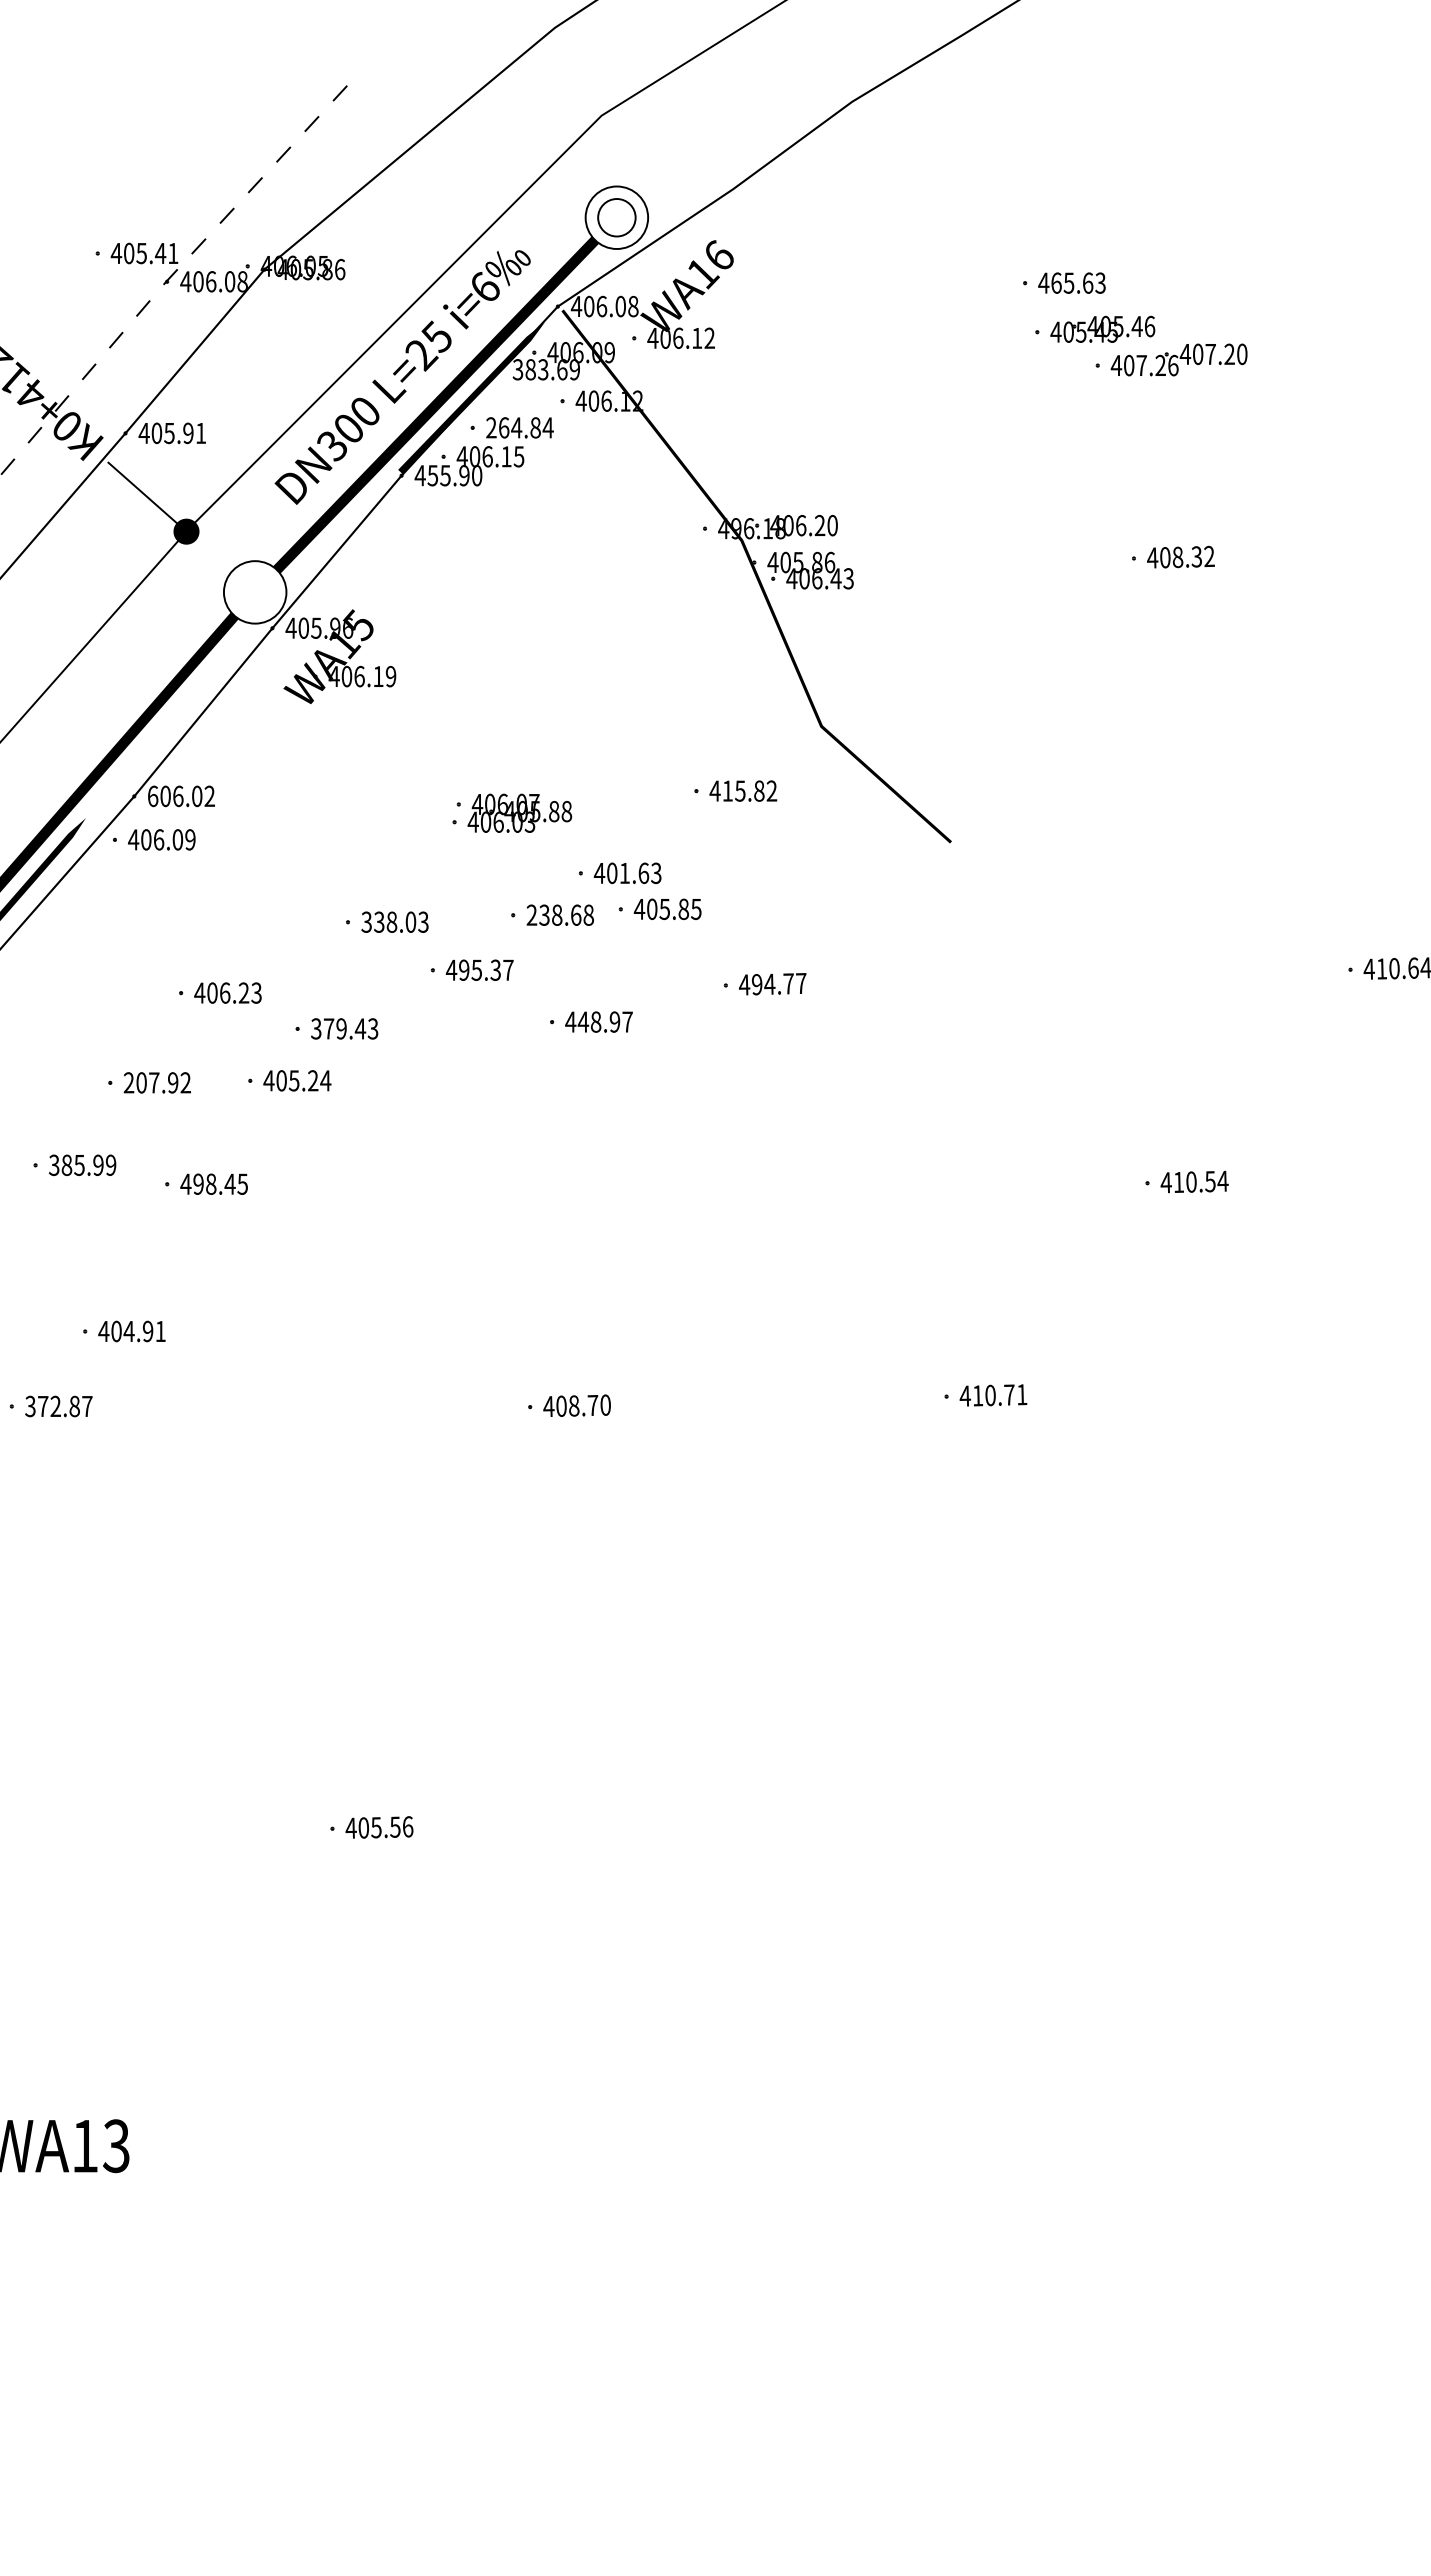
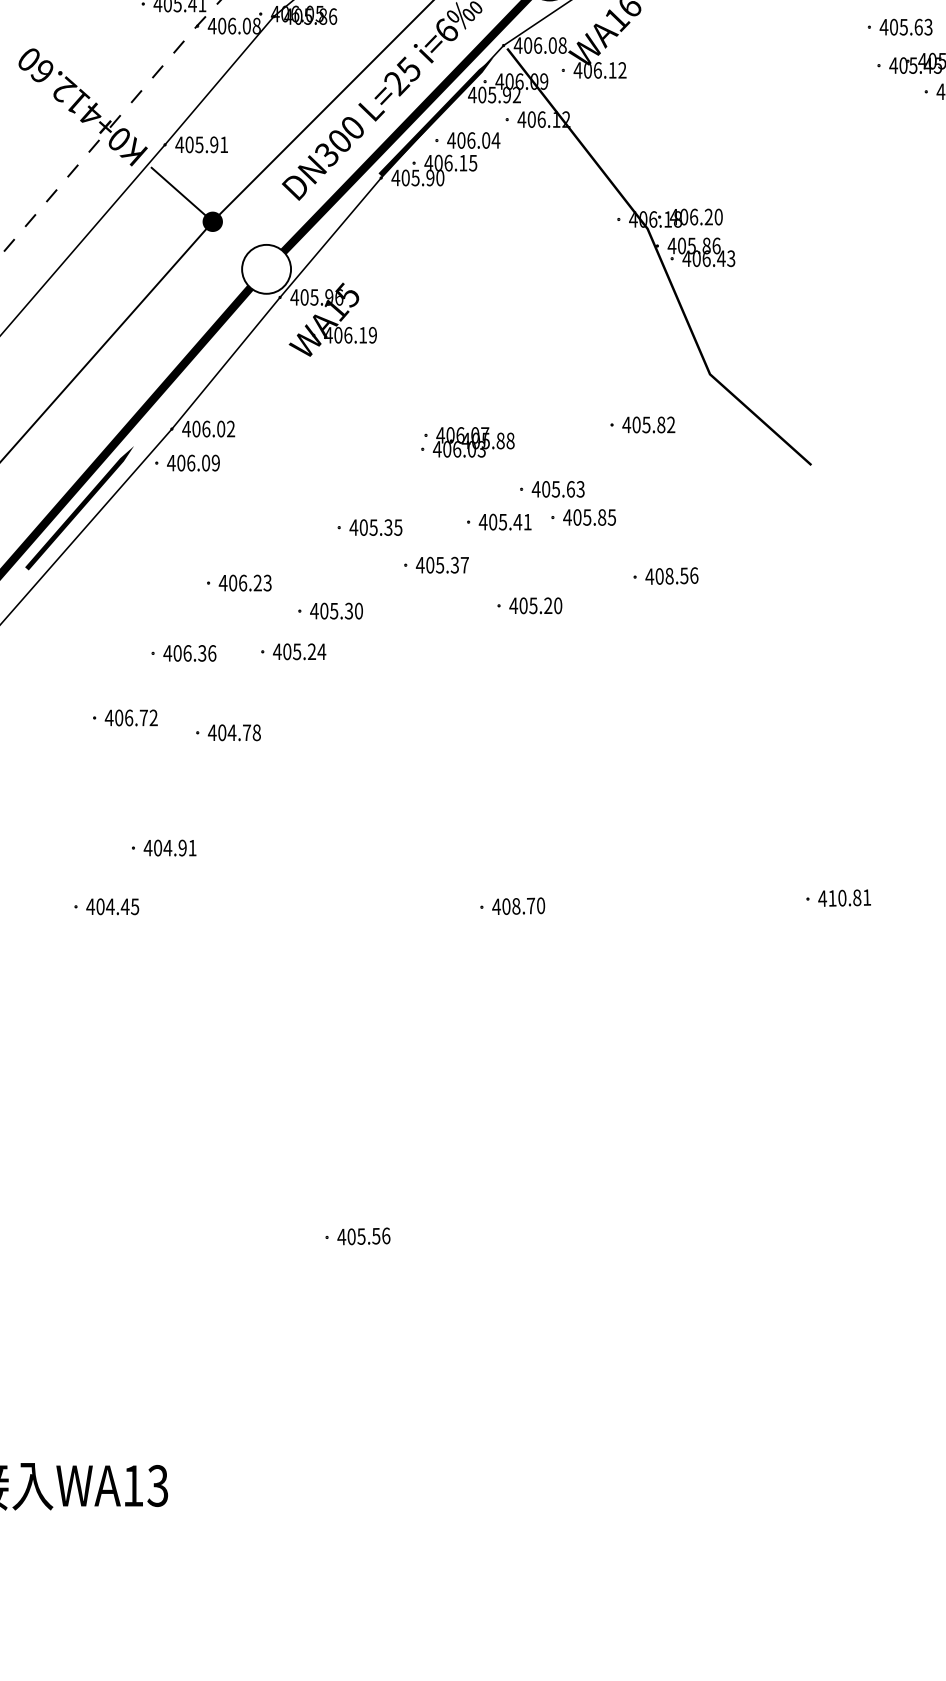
text: (1056, 282) -> (893, 26), 465.63 -> 405.63
text: (546, 369) -> (494, 94), 383.69 -> 405.92
text: (512, 427) -> (468, 140), 264.84 -> 406.04
text: (432, 475) -> (405, 177), 455.90 -> 405.90
text: (736, 528) -> (643, 219), 496.18 -> 406.18
text: (727, 790) -> (636, 424), 415.82 -> 405.82
text: (152, 796) -> (186, 429), 606.02 -> 406.02
text: (624, 873) -> (555, 489), 401.63 -> 405.63
text: (559, 914) -> (504, 521), 238.68 -> 405.41
text: (394, 921) -> (375, 527), 338.03 -> 405.35
text: (464, 969) -> (430, 564), 495.37 -> 405.37
text: (779, 983) -> (677, 575), 494.77 -> 408.56
text: (604, 1021) -> (540, 605), 448.97 -> 405.20
text: (344, 1028) -> (336, 610), 379.43 -> 405.30
text: (157, 1082) -> (190, 653), 207.92 -> 406.36
text: (82, 1165) -> (131, 718), 385.99 -> 406.72
text: (220, 1183) -> (239, 732), 498.45 -> 404.78
text: (1009, 1394) -> (857, 897), 410.71 -> 410.81
text: (58, 1406) -> (112, 906), 372.87 -> 404.45

